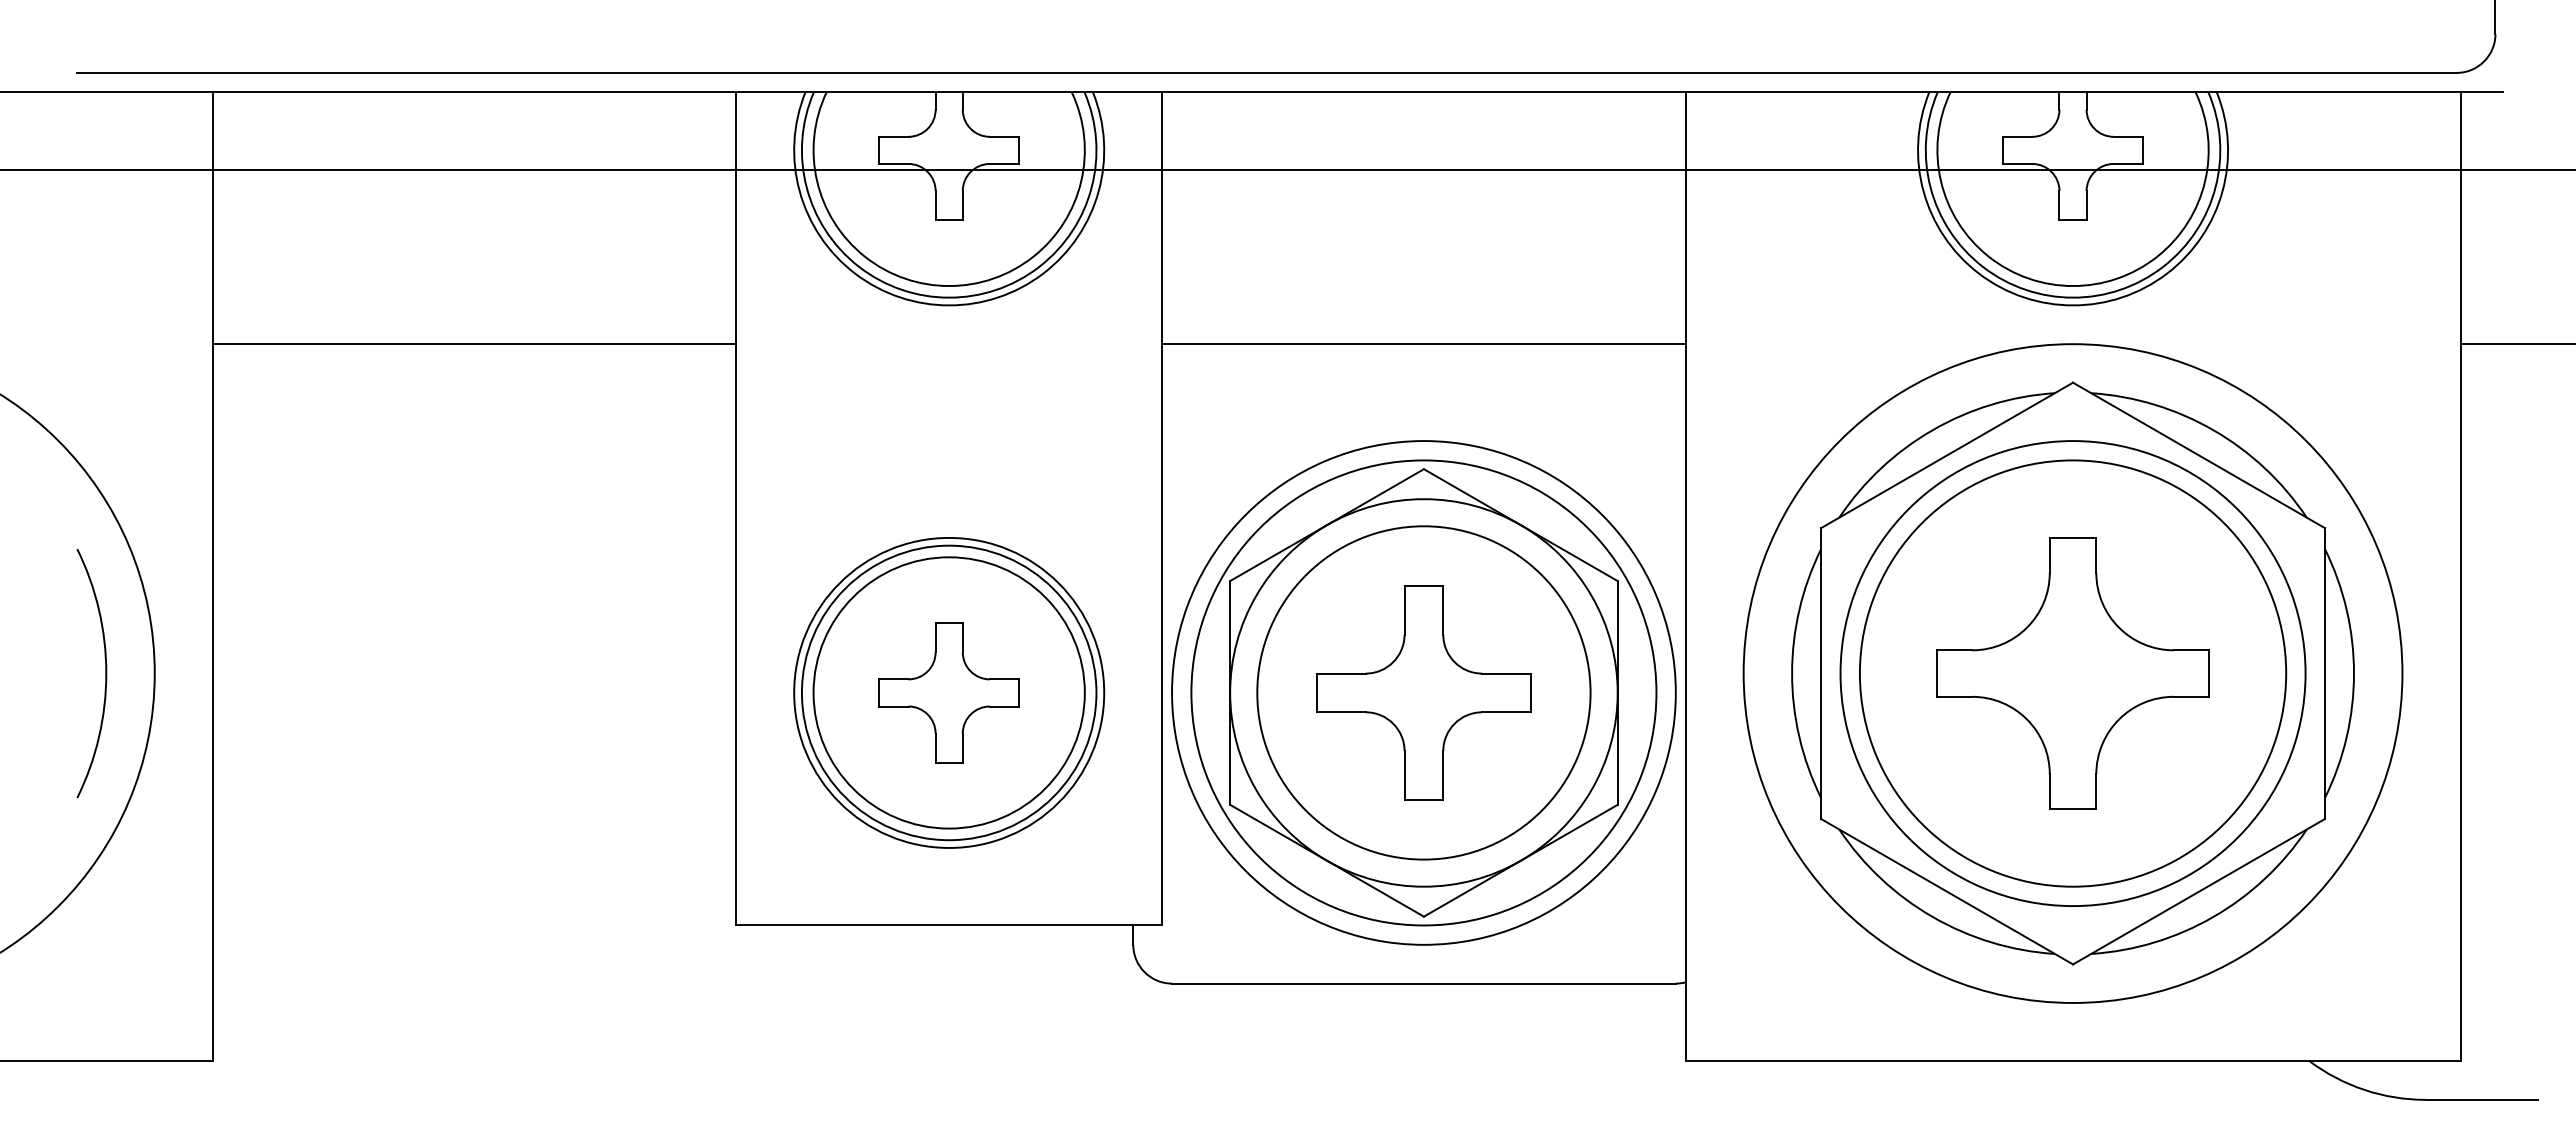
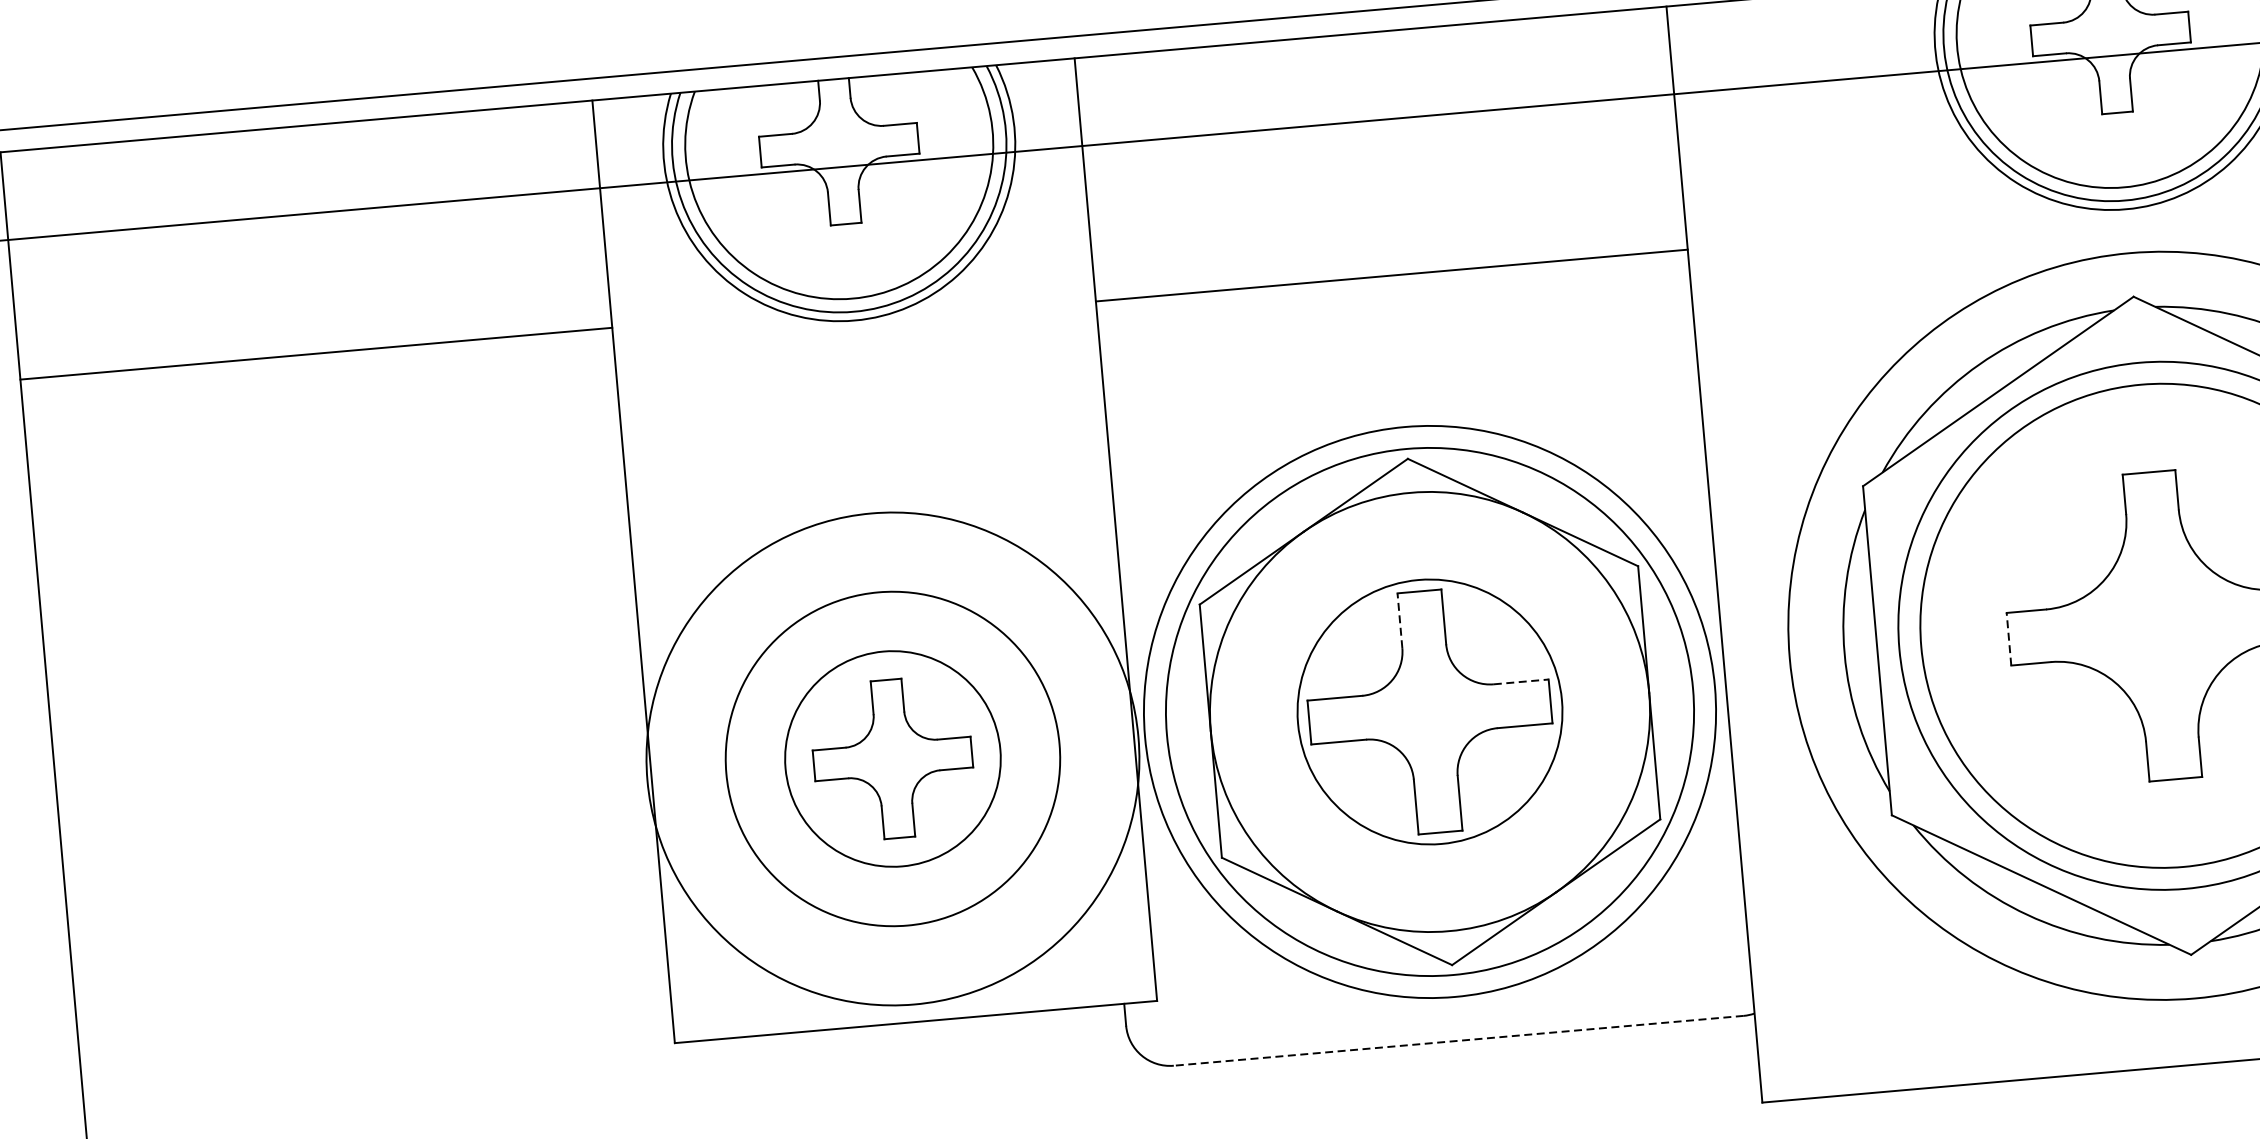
line: (474, 344) -> (316, 354), moved
line: (1423, 344) -> (1391, 275), moved
line: (1404, 610) -> (1399, 620), solid -> dashed
line: (1506, 673) -> (1521, 681), solid -> dashed
line: (1937, 673) -> (2009, 639), solid -> dashed
circle: (948, 692) -> (892, 758), size x0.7
circle: (949, 692) -> (893, 758), size x1.4
circle: (1423, 692) -> (1429, 711), size x0.7
line: (1423, 983) -> (1458, 1040), solid -> dashed

